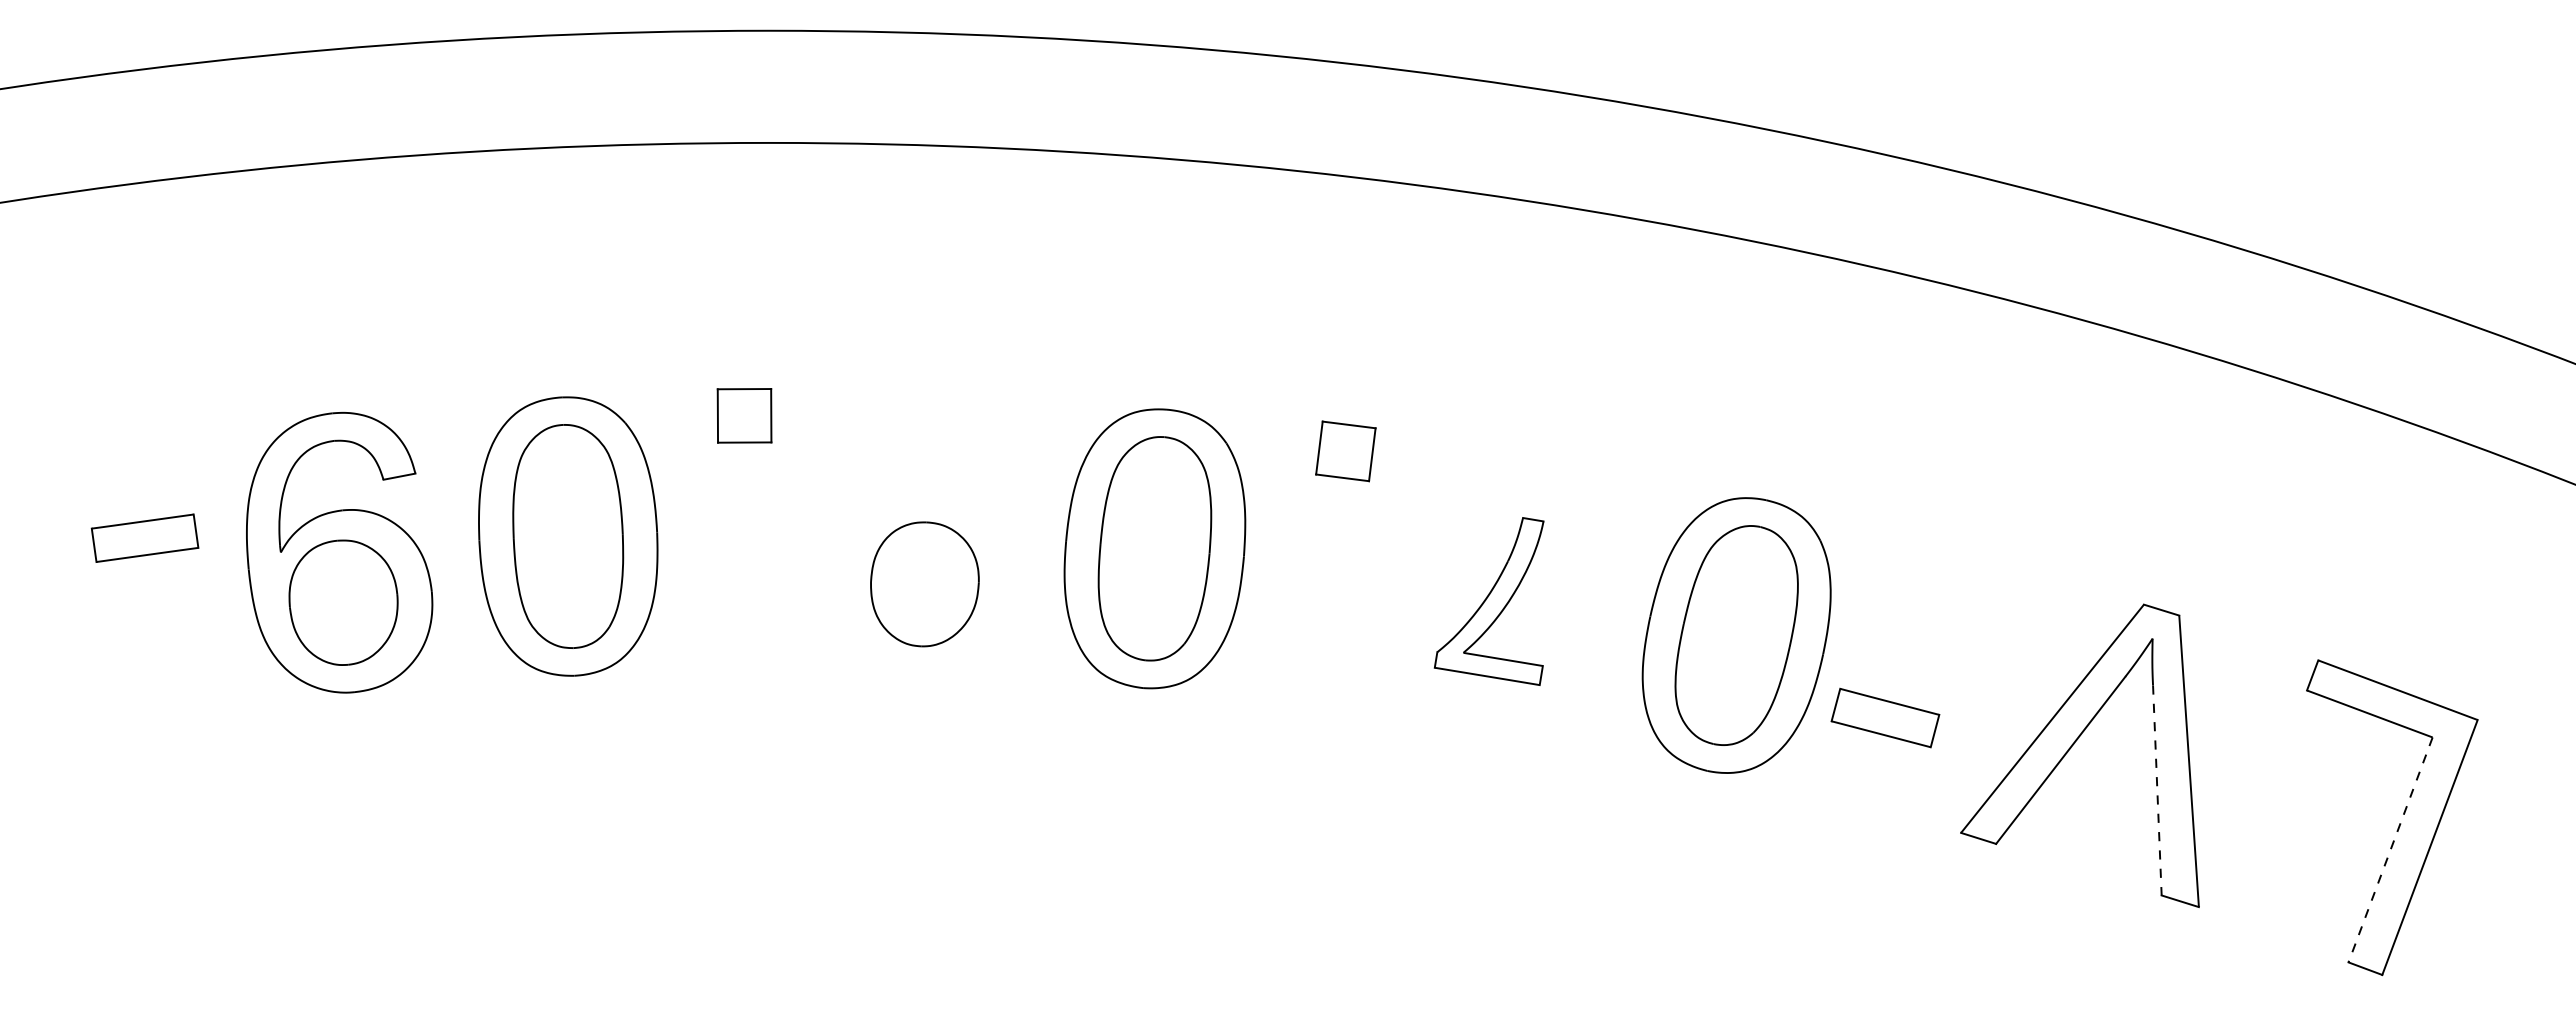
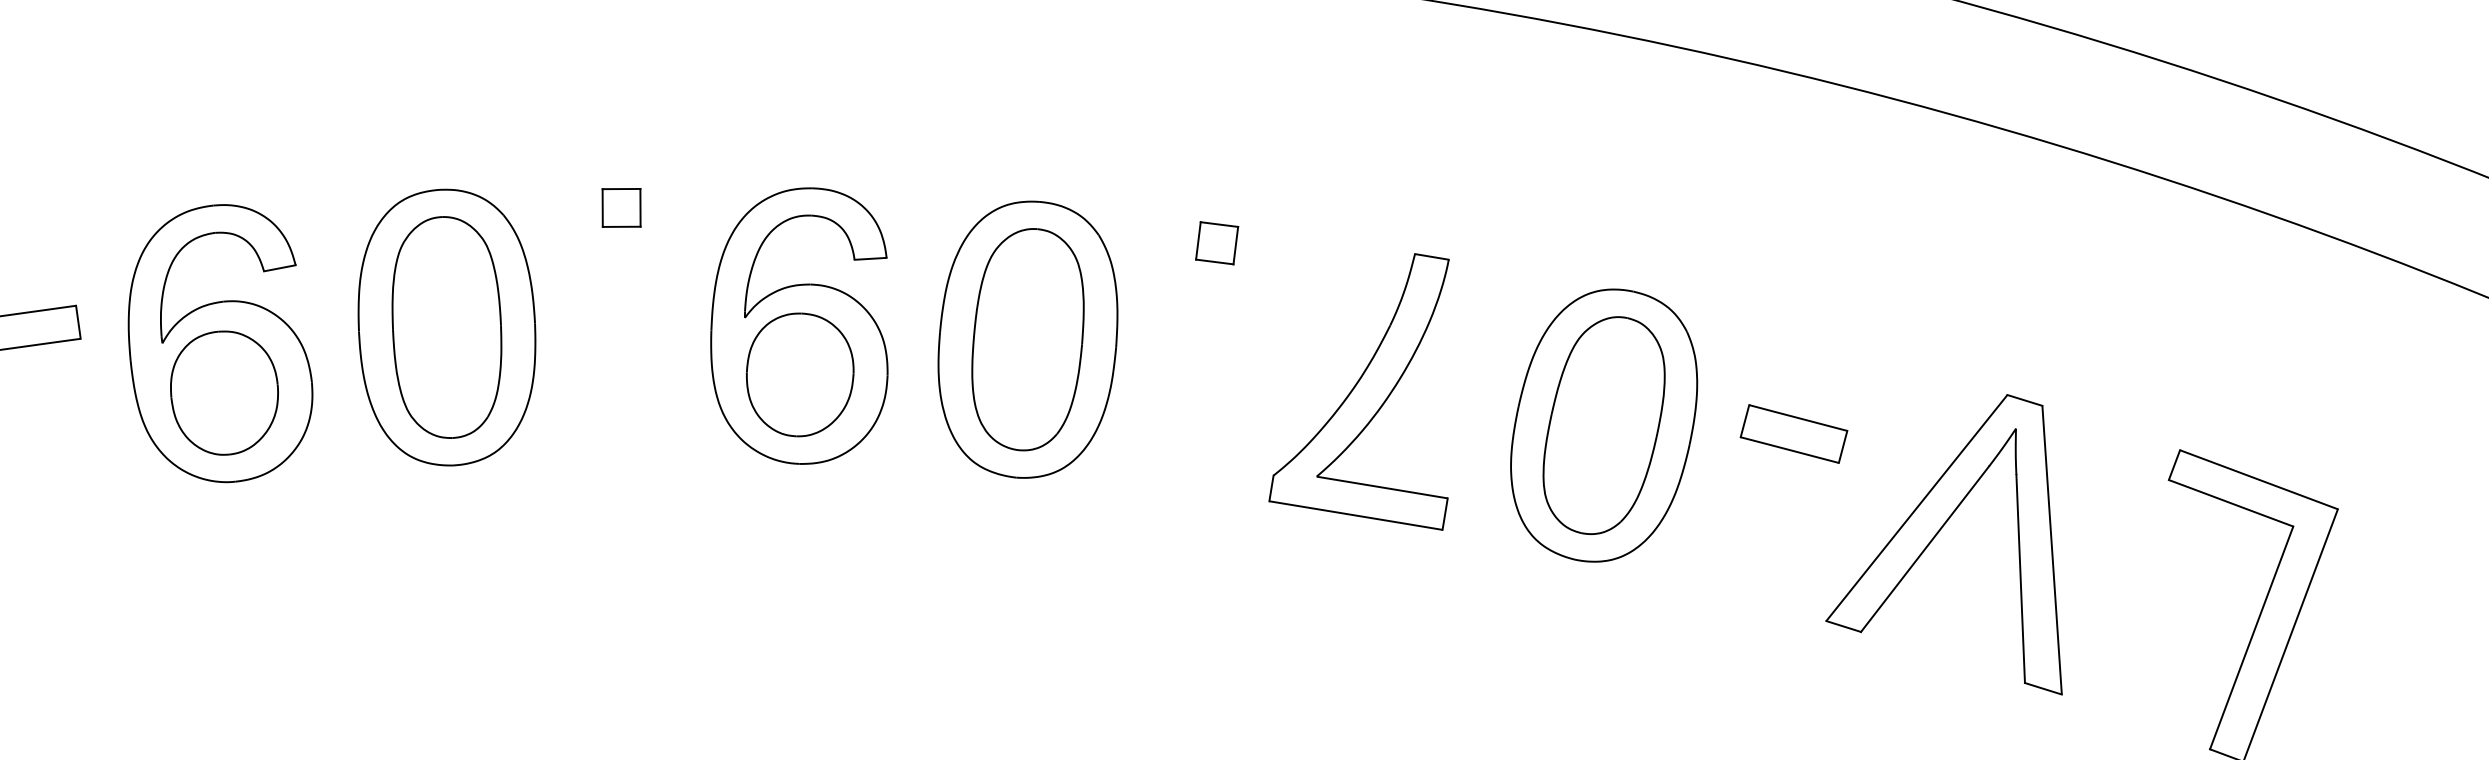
part: (744, 415) -> (621, 207), size x0.71
part: (1345, 451) -> (1216, 243), size x0.71
part: (924, 535) -> (799, 326), added
part: (1488, 601) -> (1358, 391), size x1.67
part: (1885, 717) -> (1794, 433), moved
line: (2157, 790) -> (2020, 579), dashed -> solid
line: (2390, 850) -> (2251, 638), dashed -> solid

